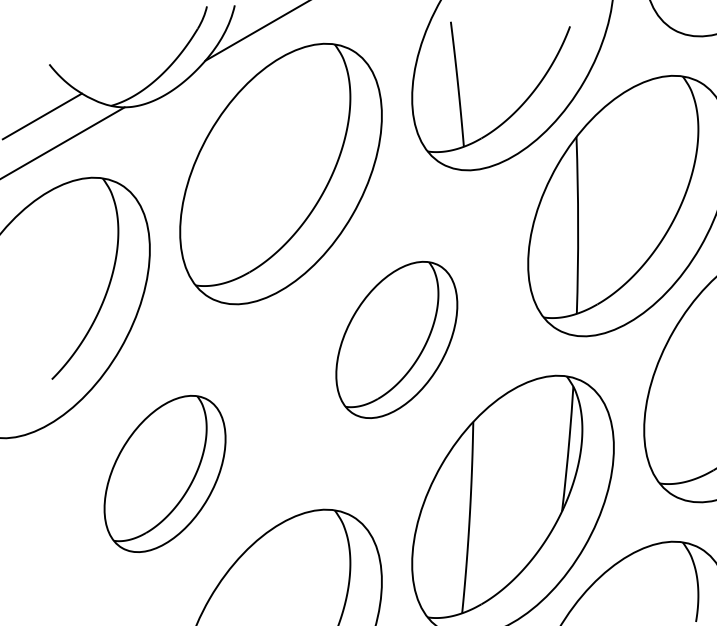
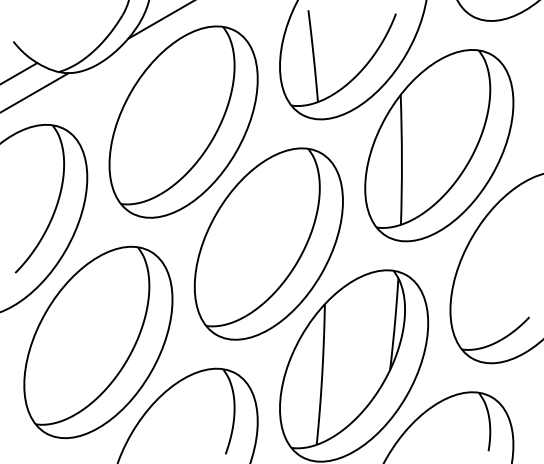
part: (396, 339) -> (268, 243), size x1.67
part: (165, 474) -> (98, 342), size x1.67

